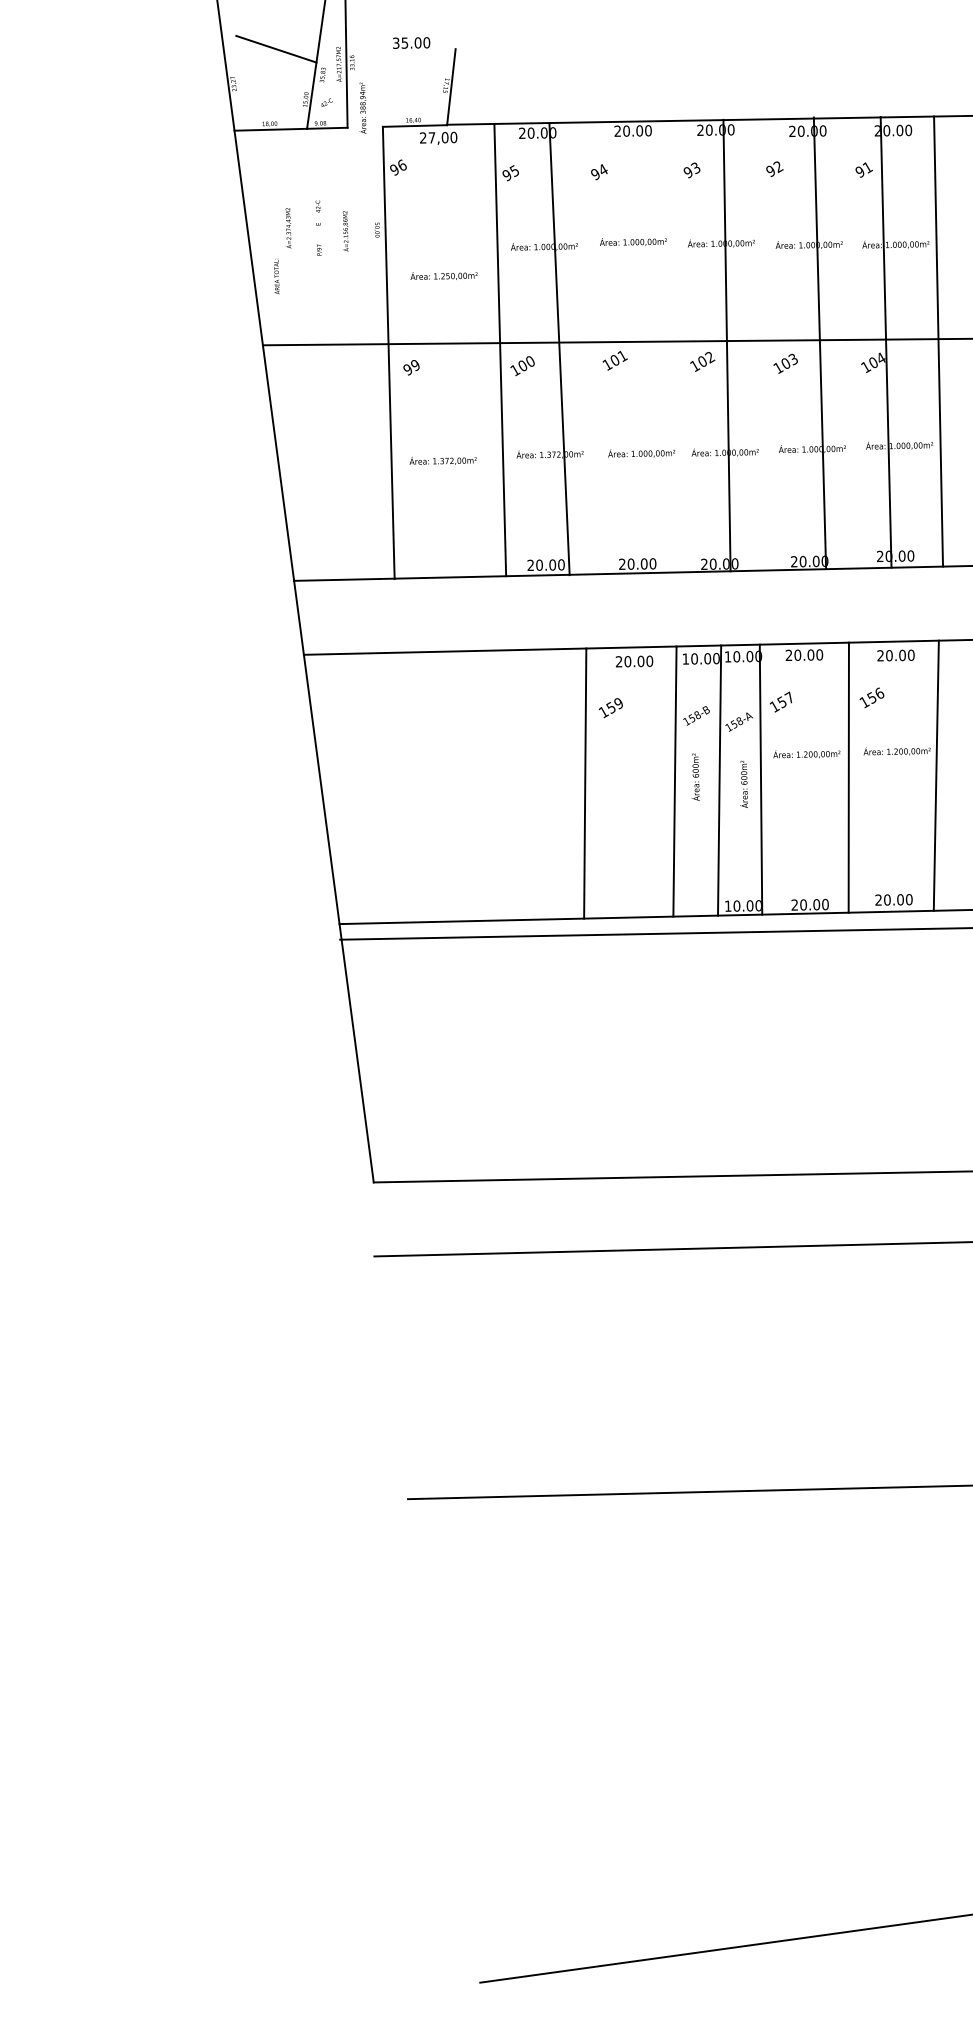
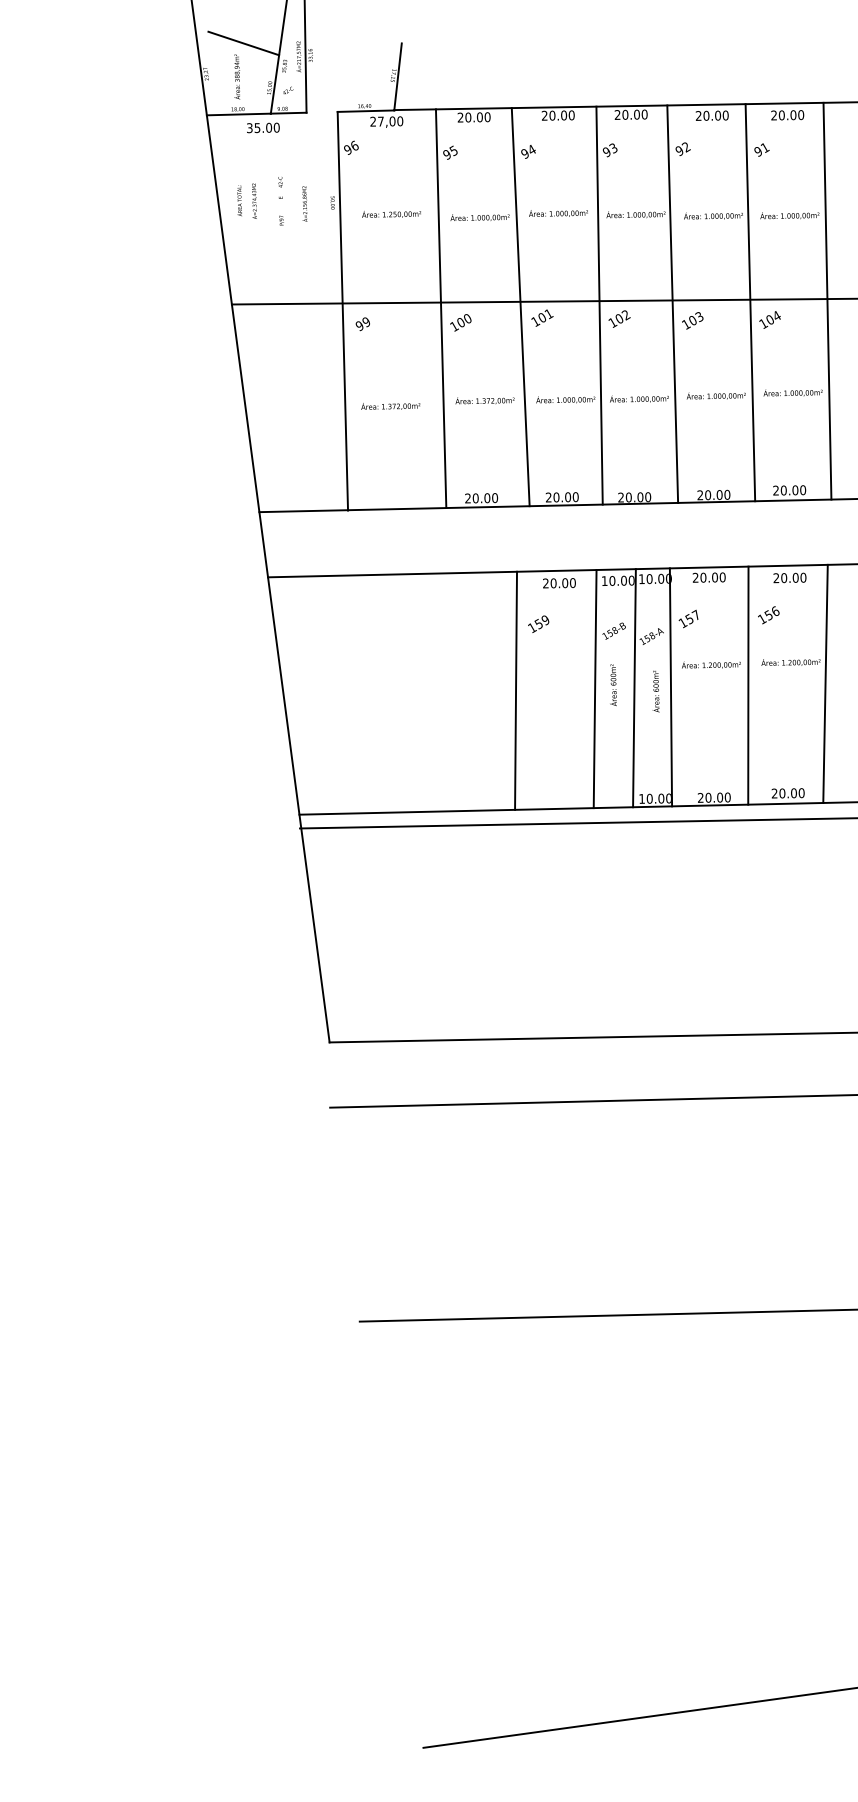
text: (411, 42) -> (263, 127), moved
text: (362, 107) -> (236, 76), moved
text: (443, 275) -> (391, 213), moved
text: (276, 276) -> (239, 200), moved
line: (819, 342) -> (672, 303), moved
line: (885, 342) -> (749, 302), moved
line: (726, 345) -> (599, 305), moved
line: (559, 349) -> (520, 307), moved

